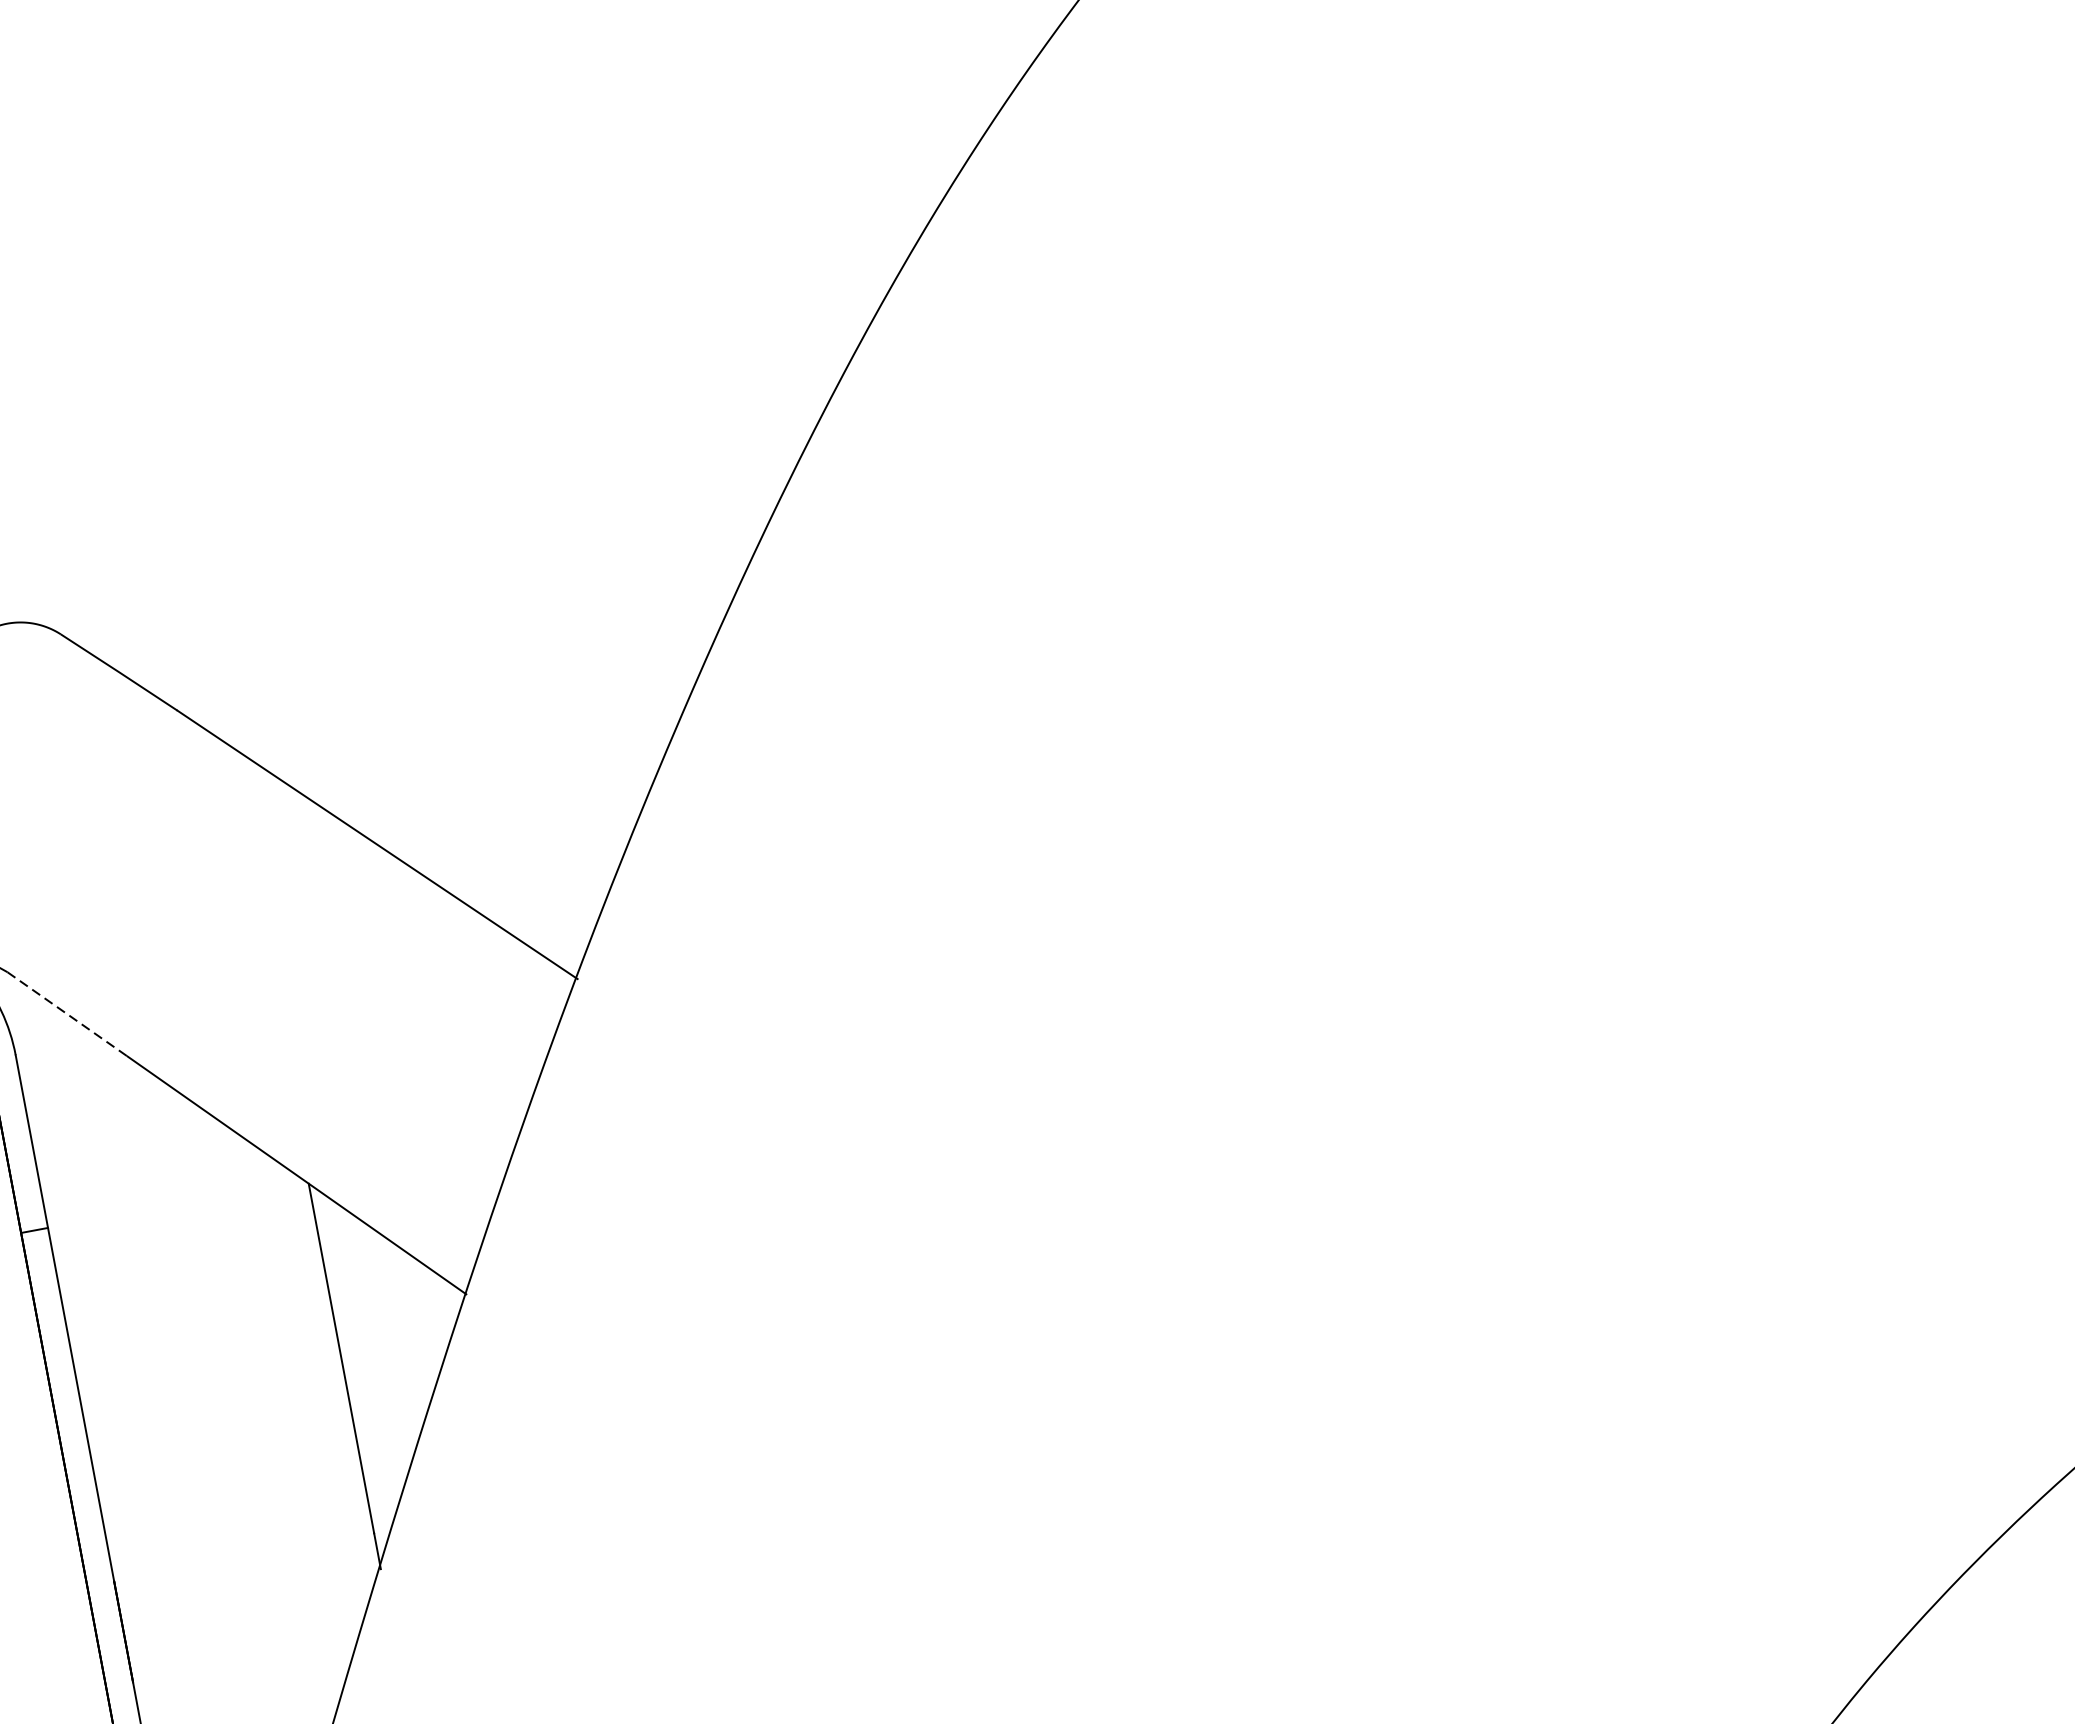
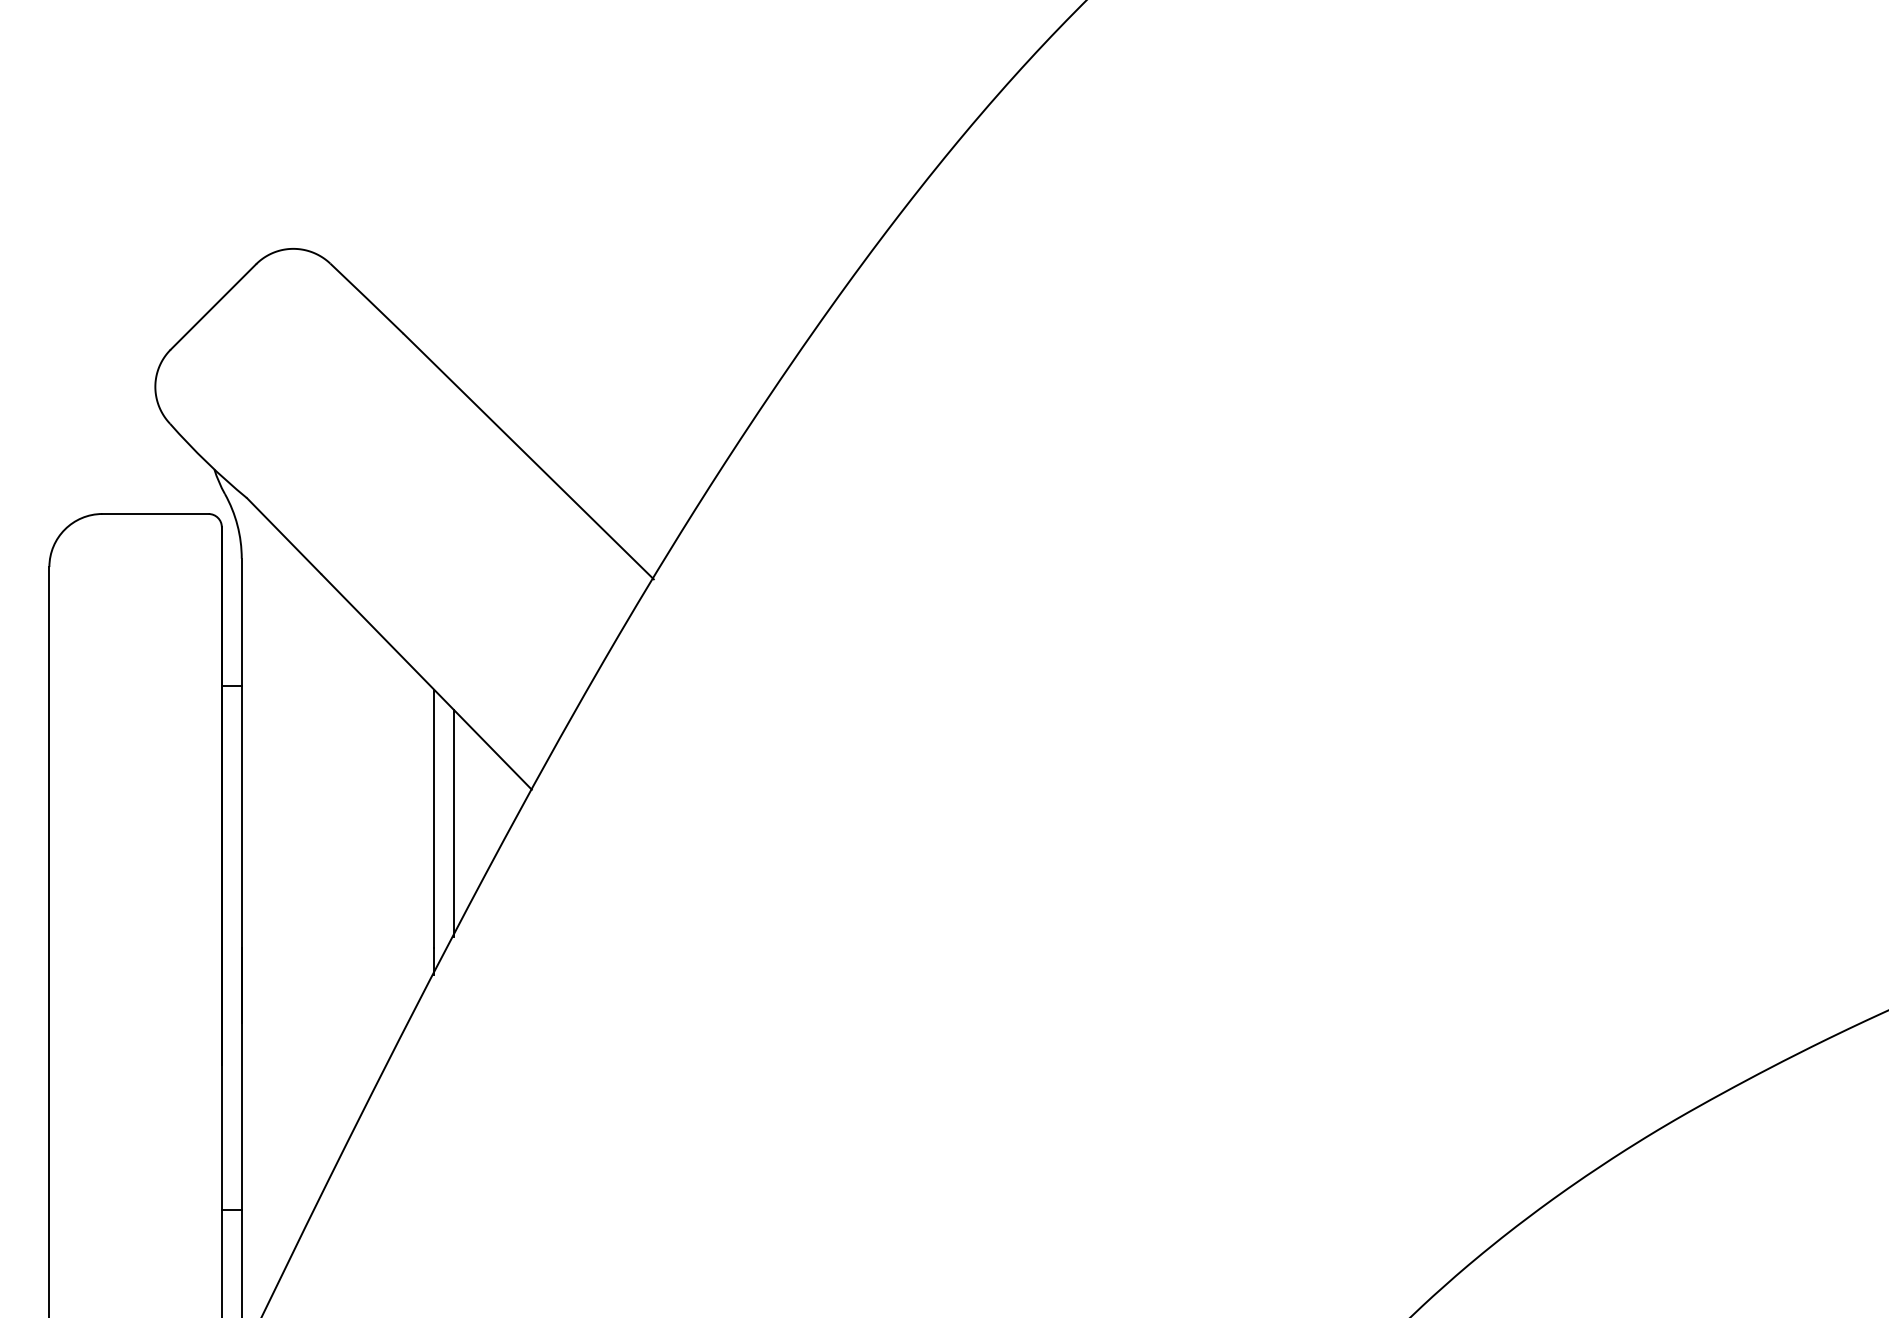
line: (67, 1014) -> (284, 536), dashed -> solid
line: (370, 1359) -> (454, 823), added

